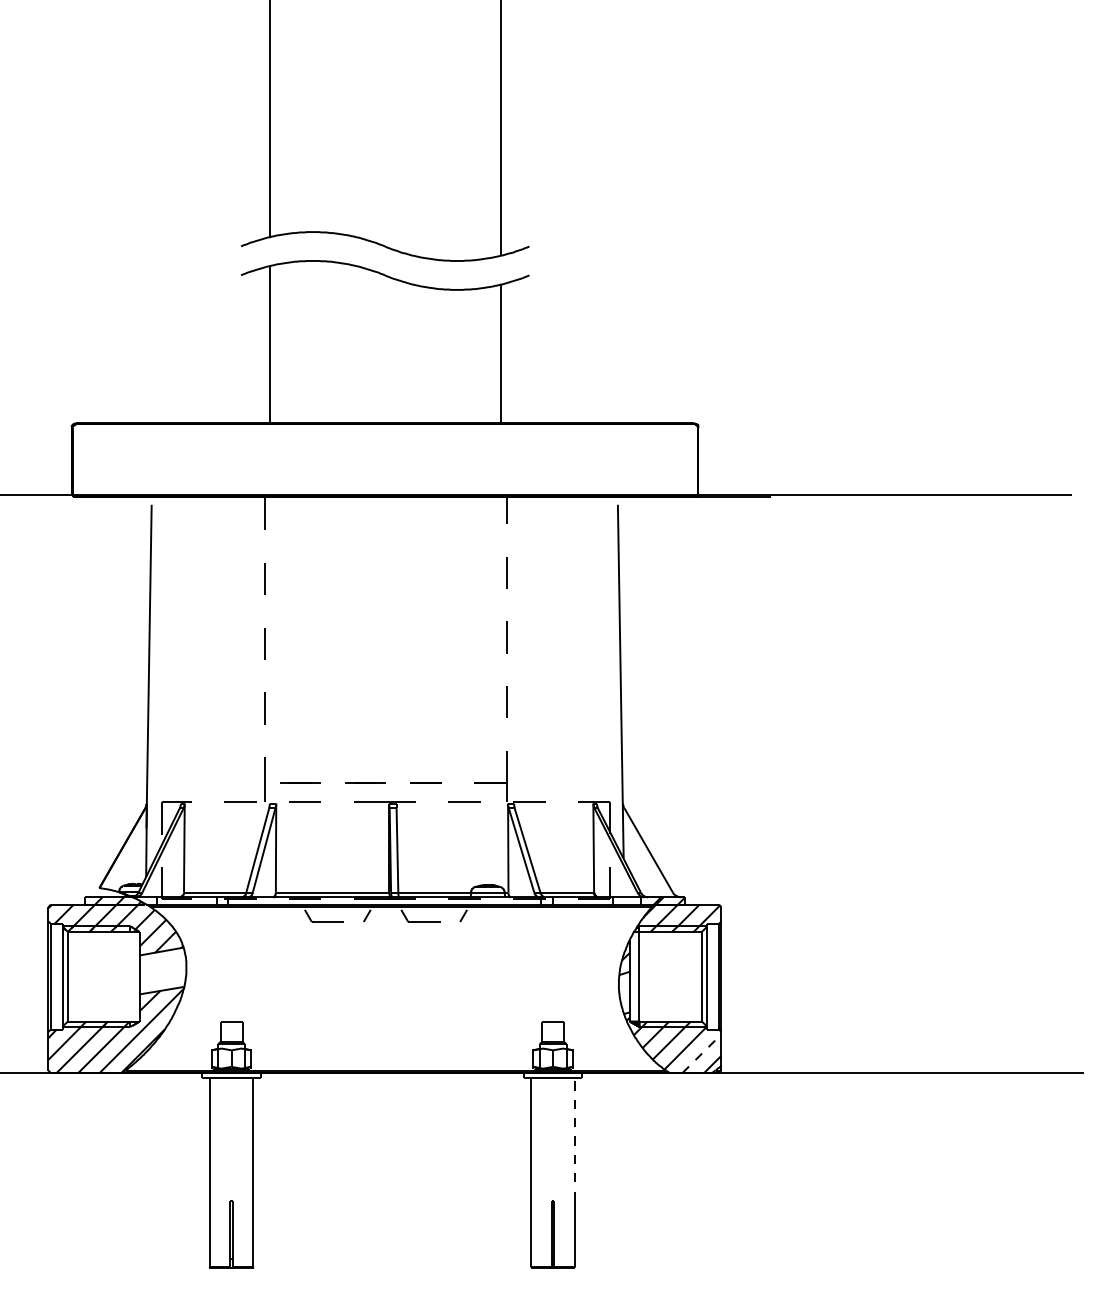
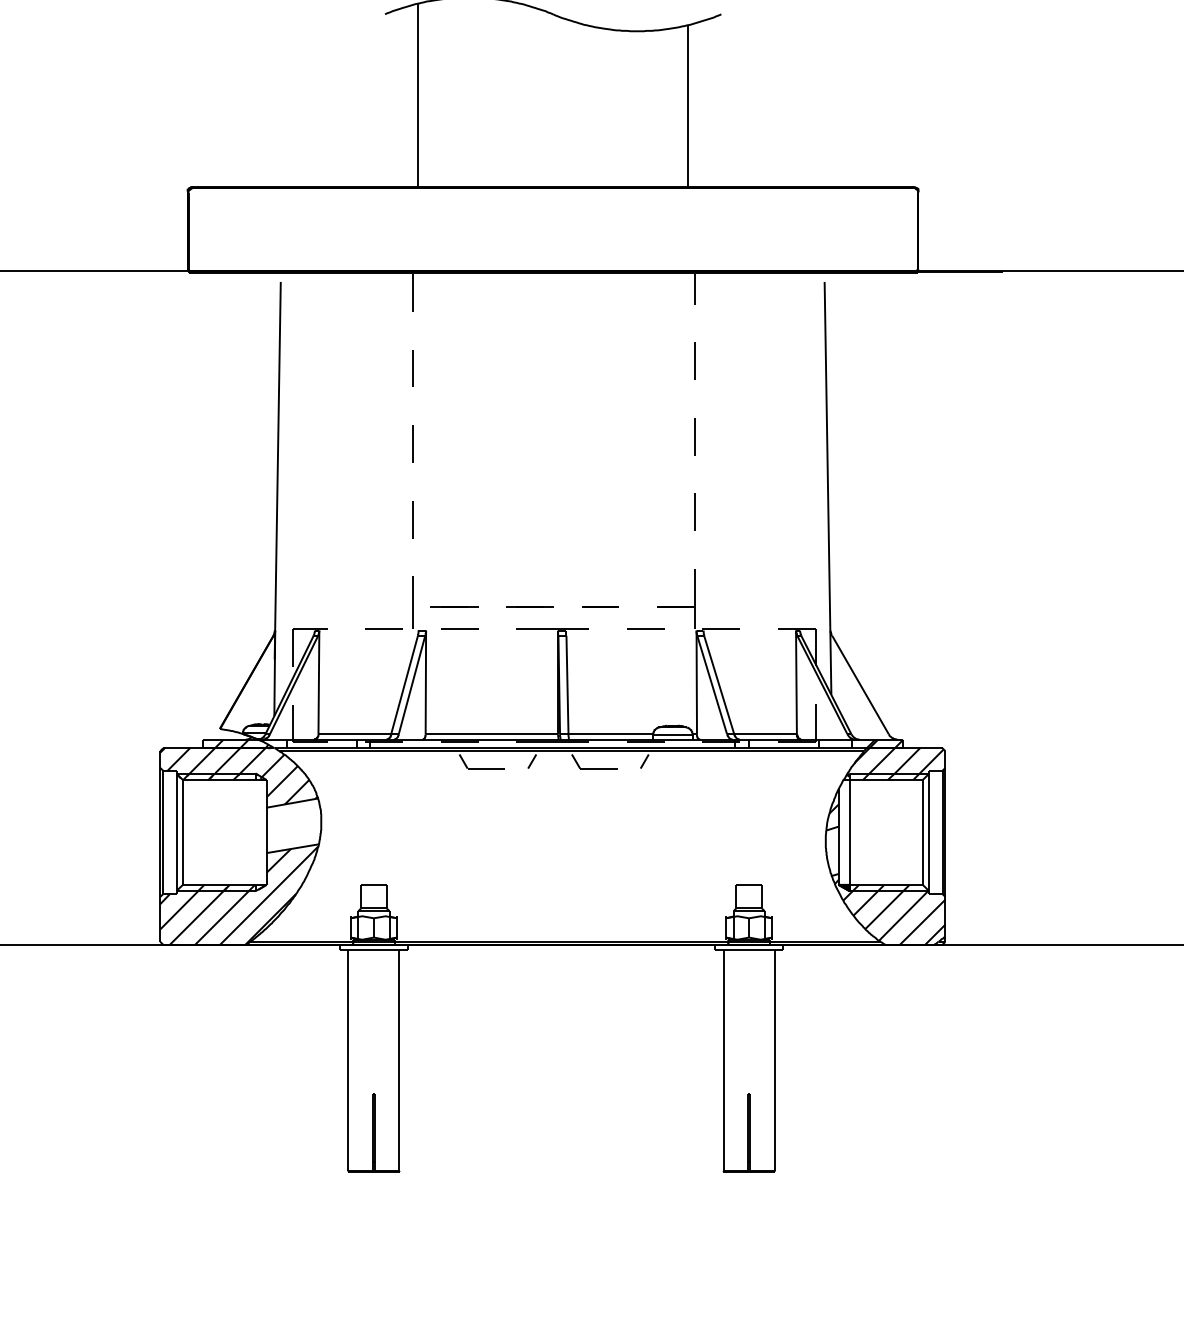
line: (702, 1053) -> (923, 922), dashed -> solid
line: (575, 1139) -> (775, 1022), dashed -> solid

